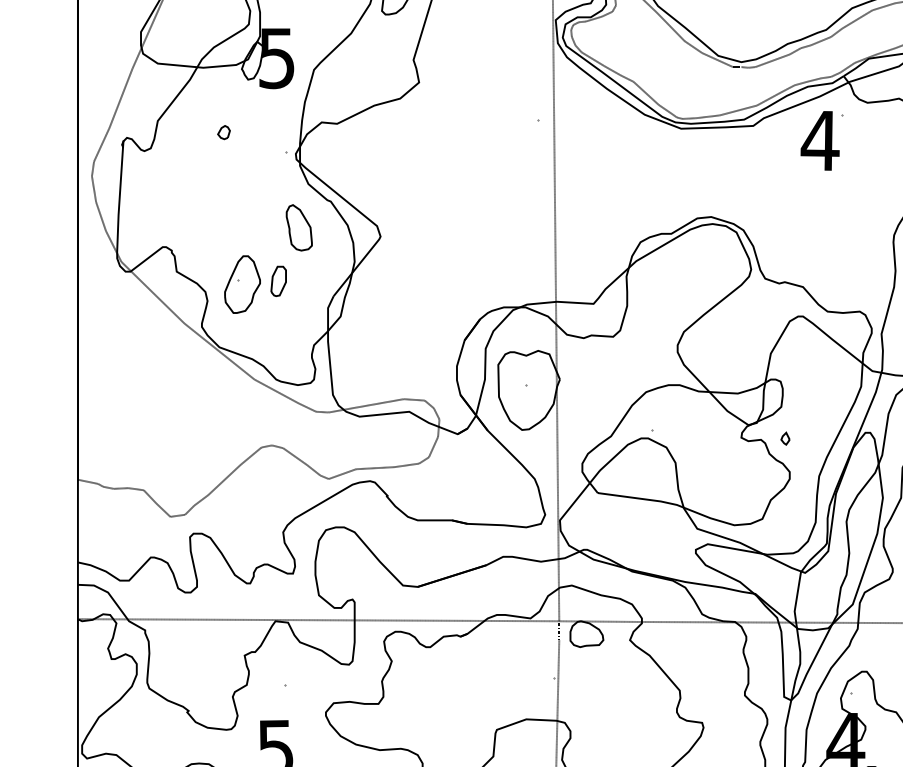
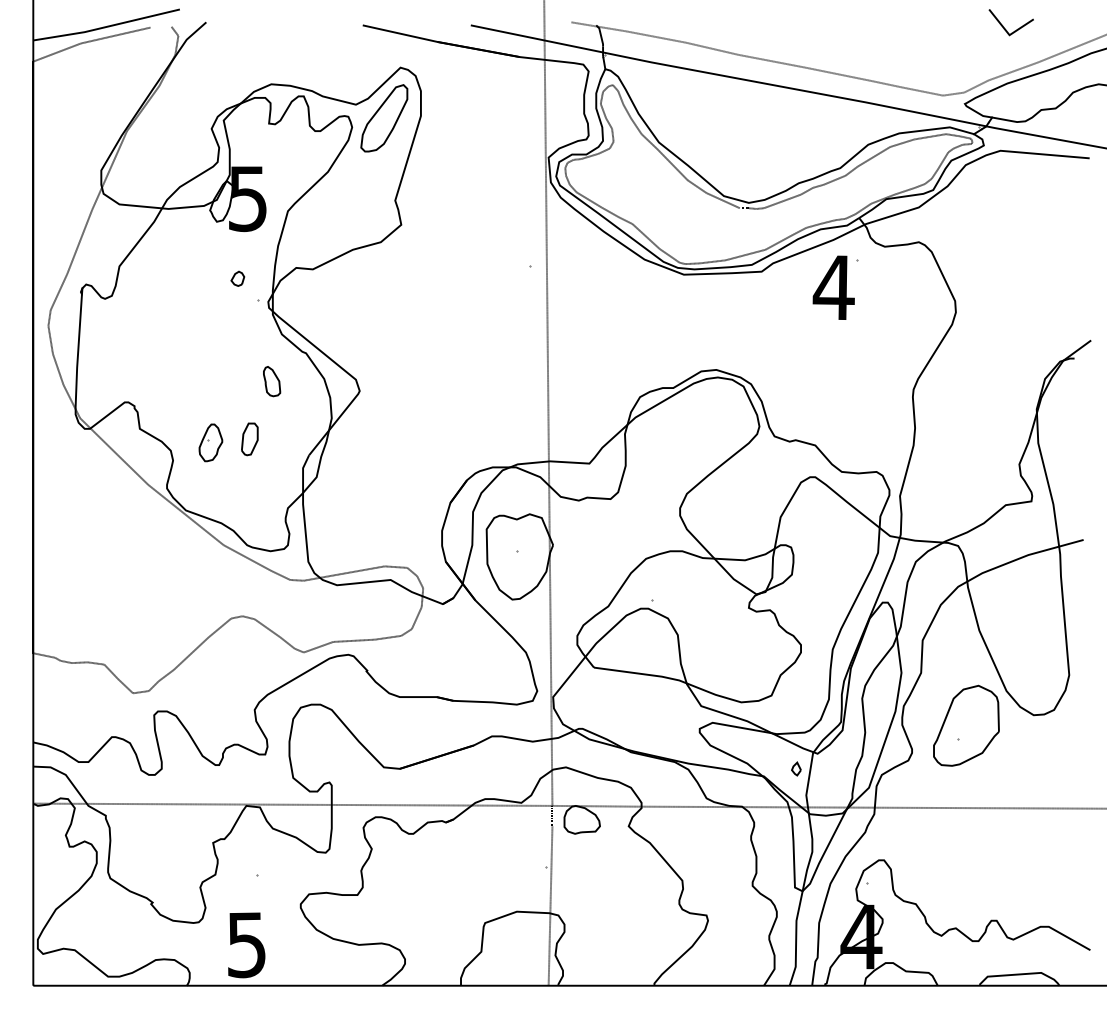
part: (223, 132) -> (237, 278), moved
part: (298, 227) -> (271, 381), size x0.6
part: (242, 284) -> (210, 442), size x0.6
part: (785, 438) -> (796, 768), moved

